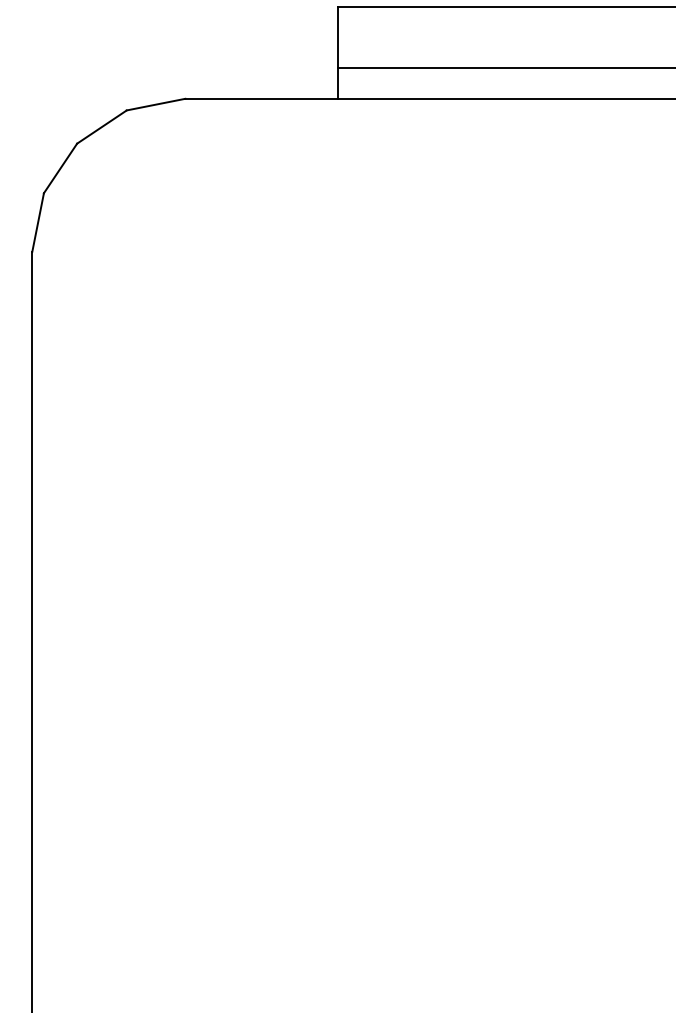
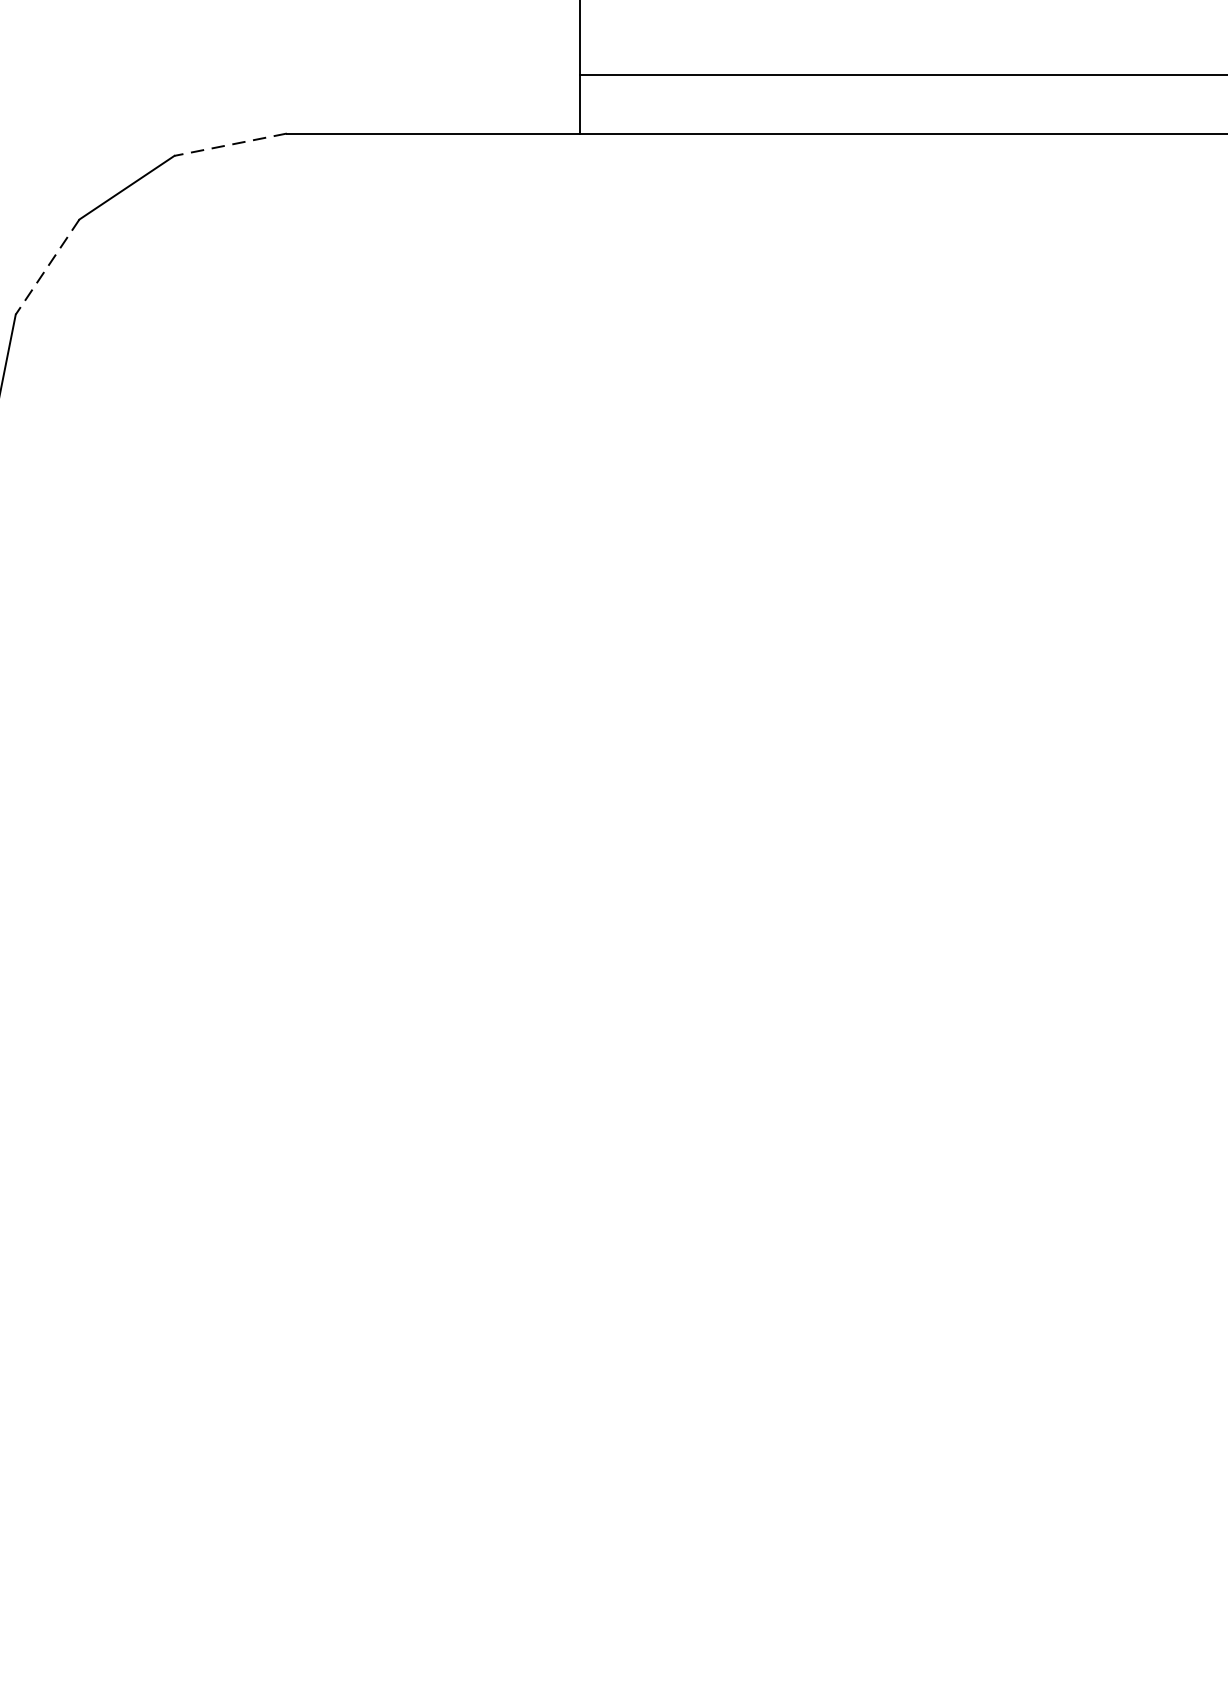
line: (156, 104) -> (231, 144), solid -> dashed
line: (60, 168) -> (47, 267), solid -> dashed

